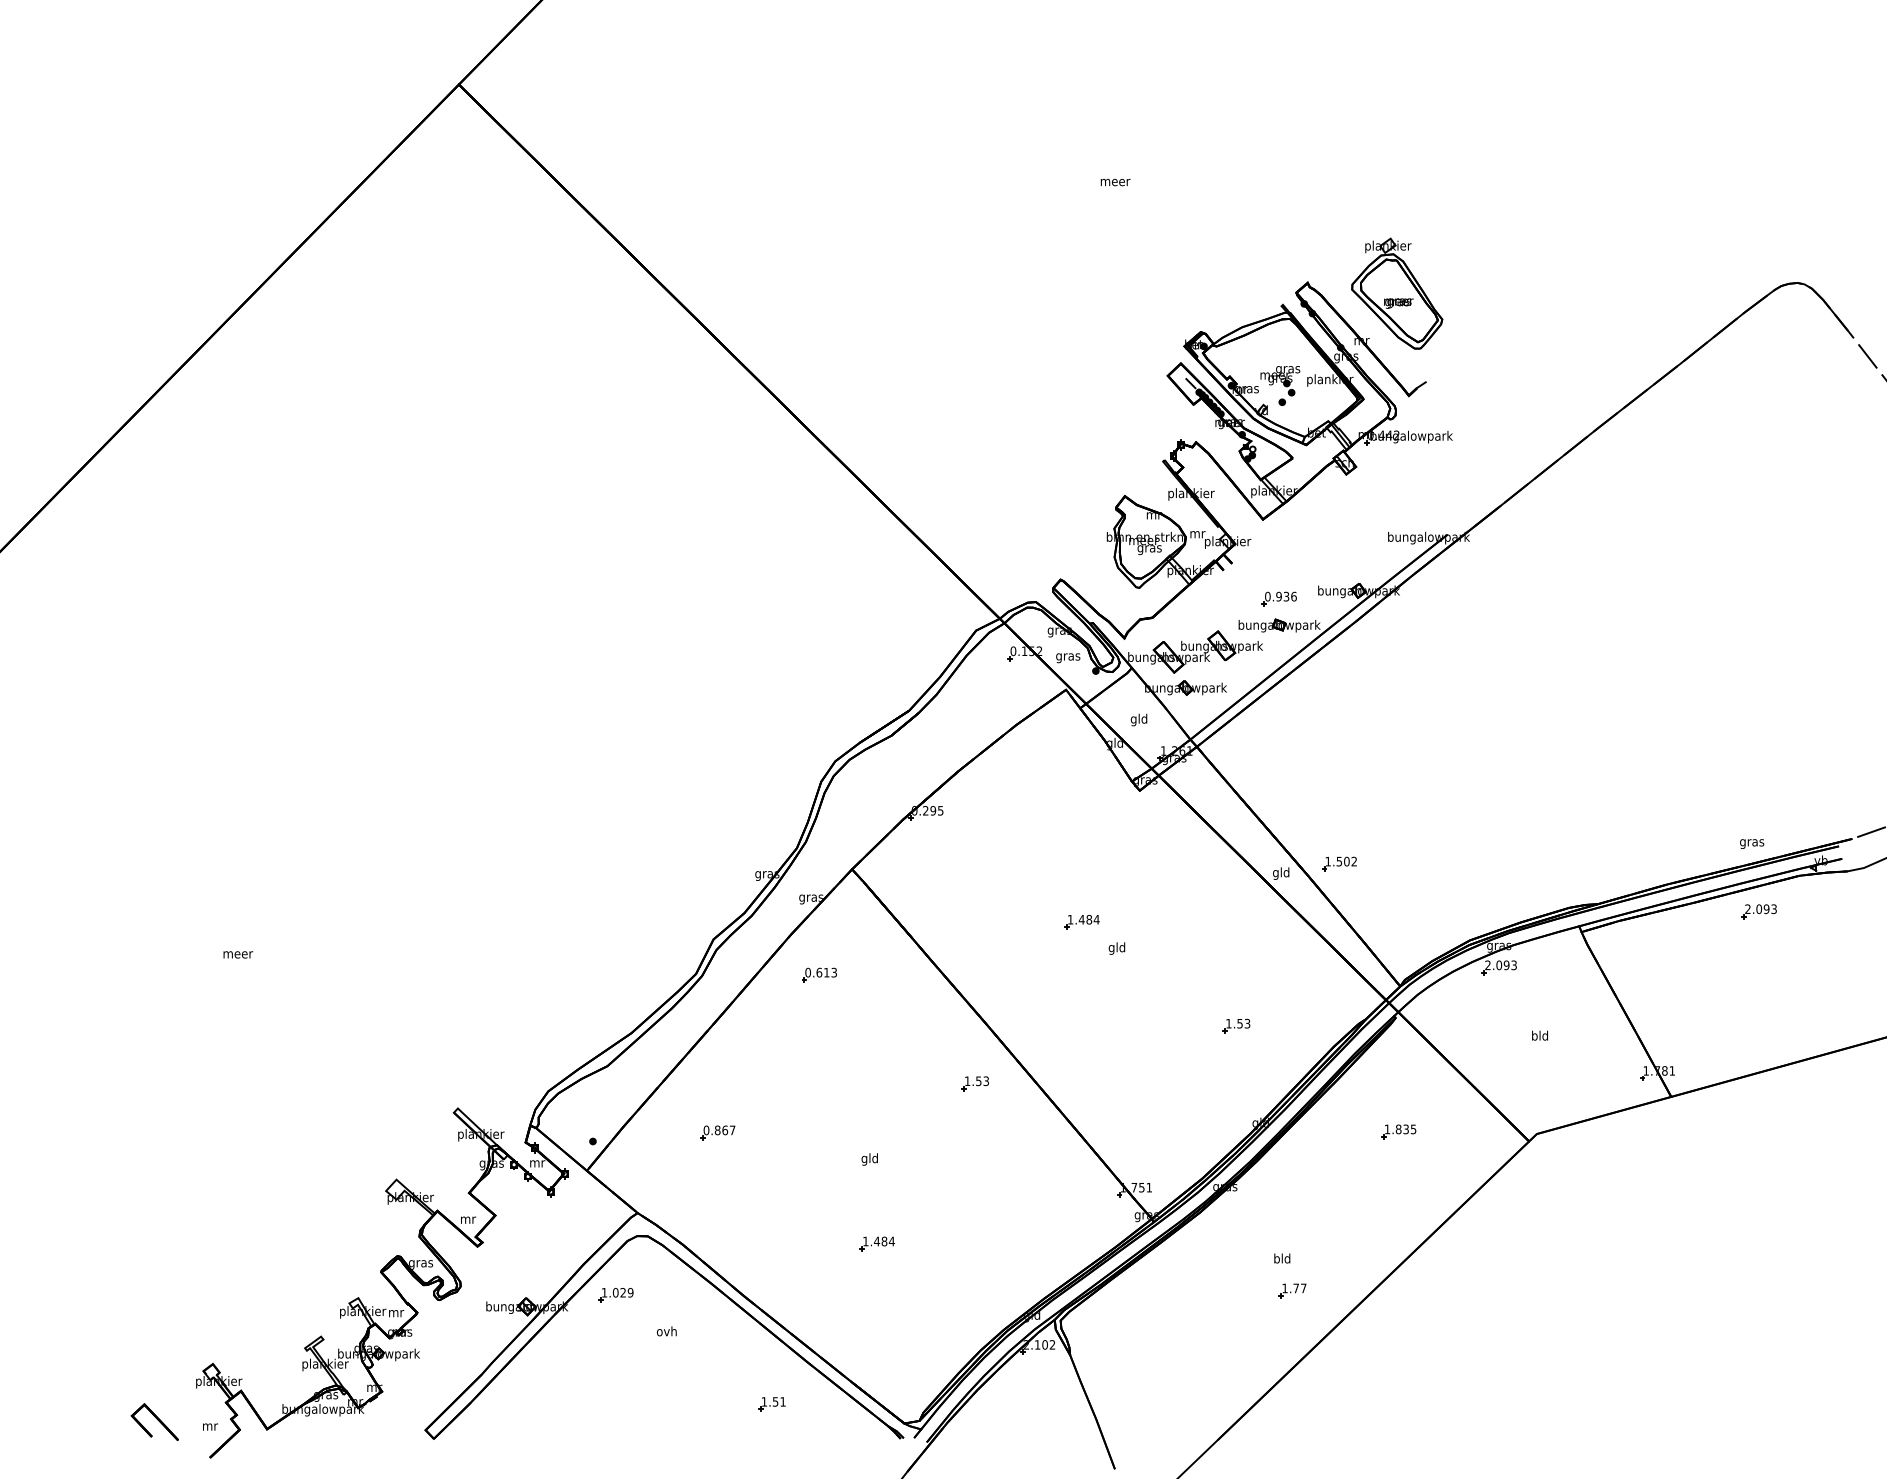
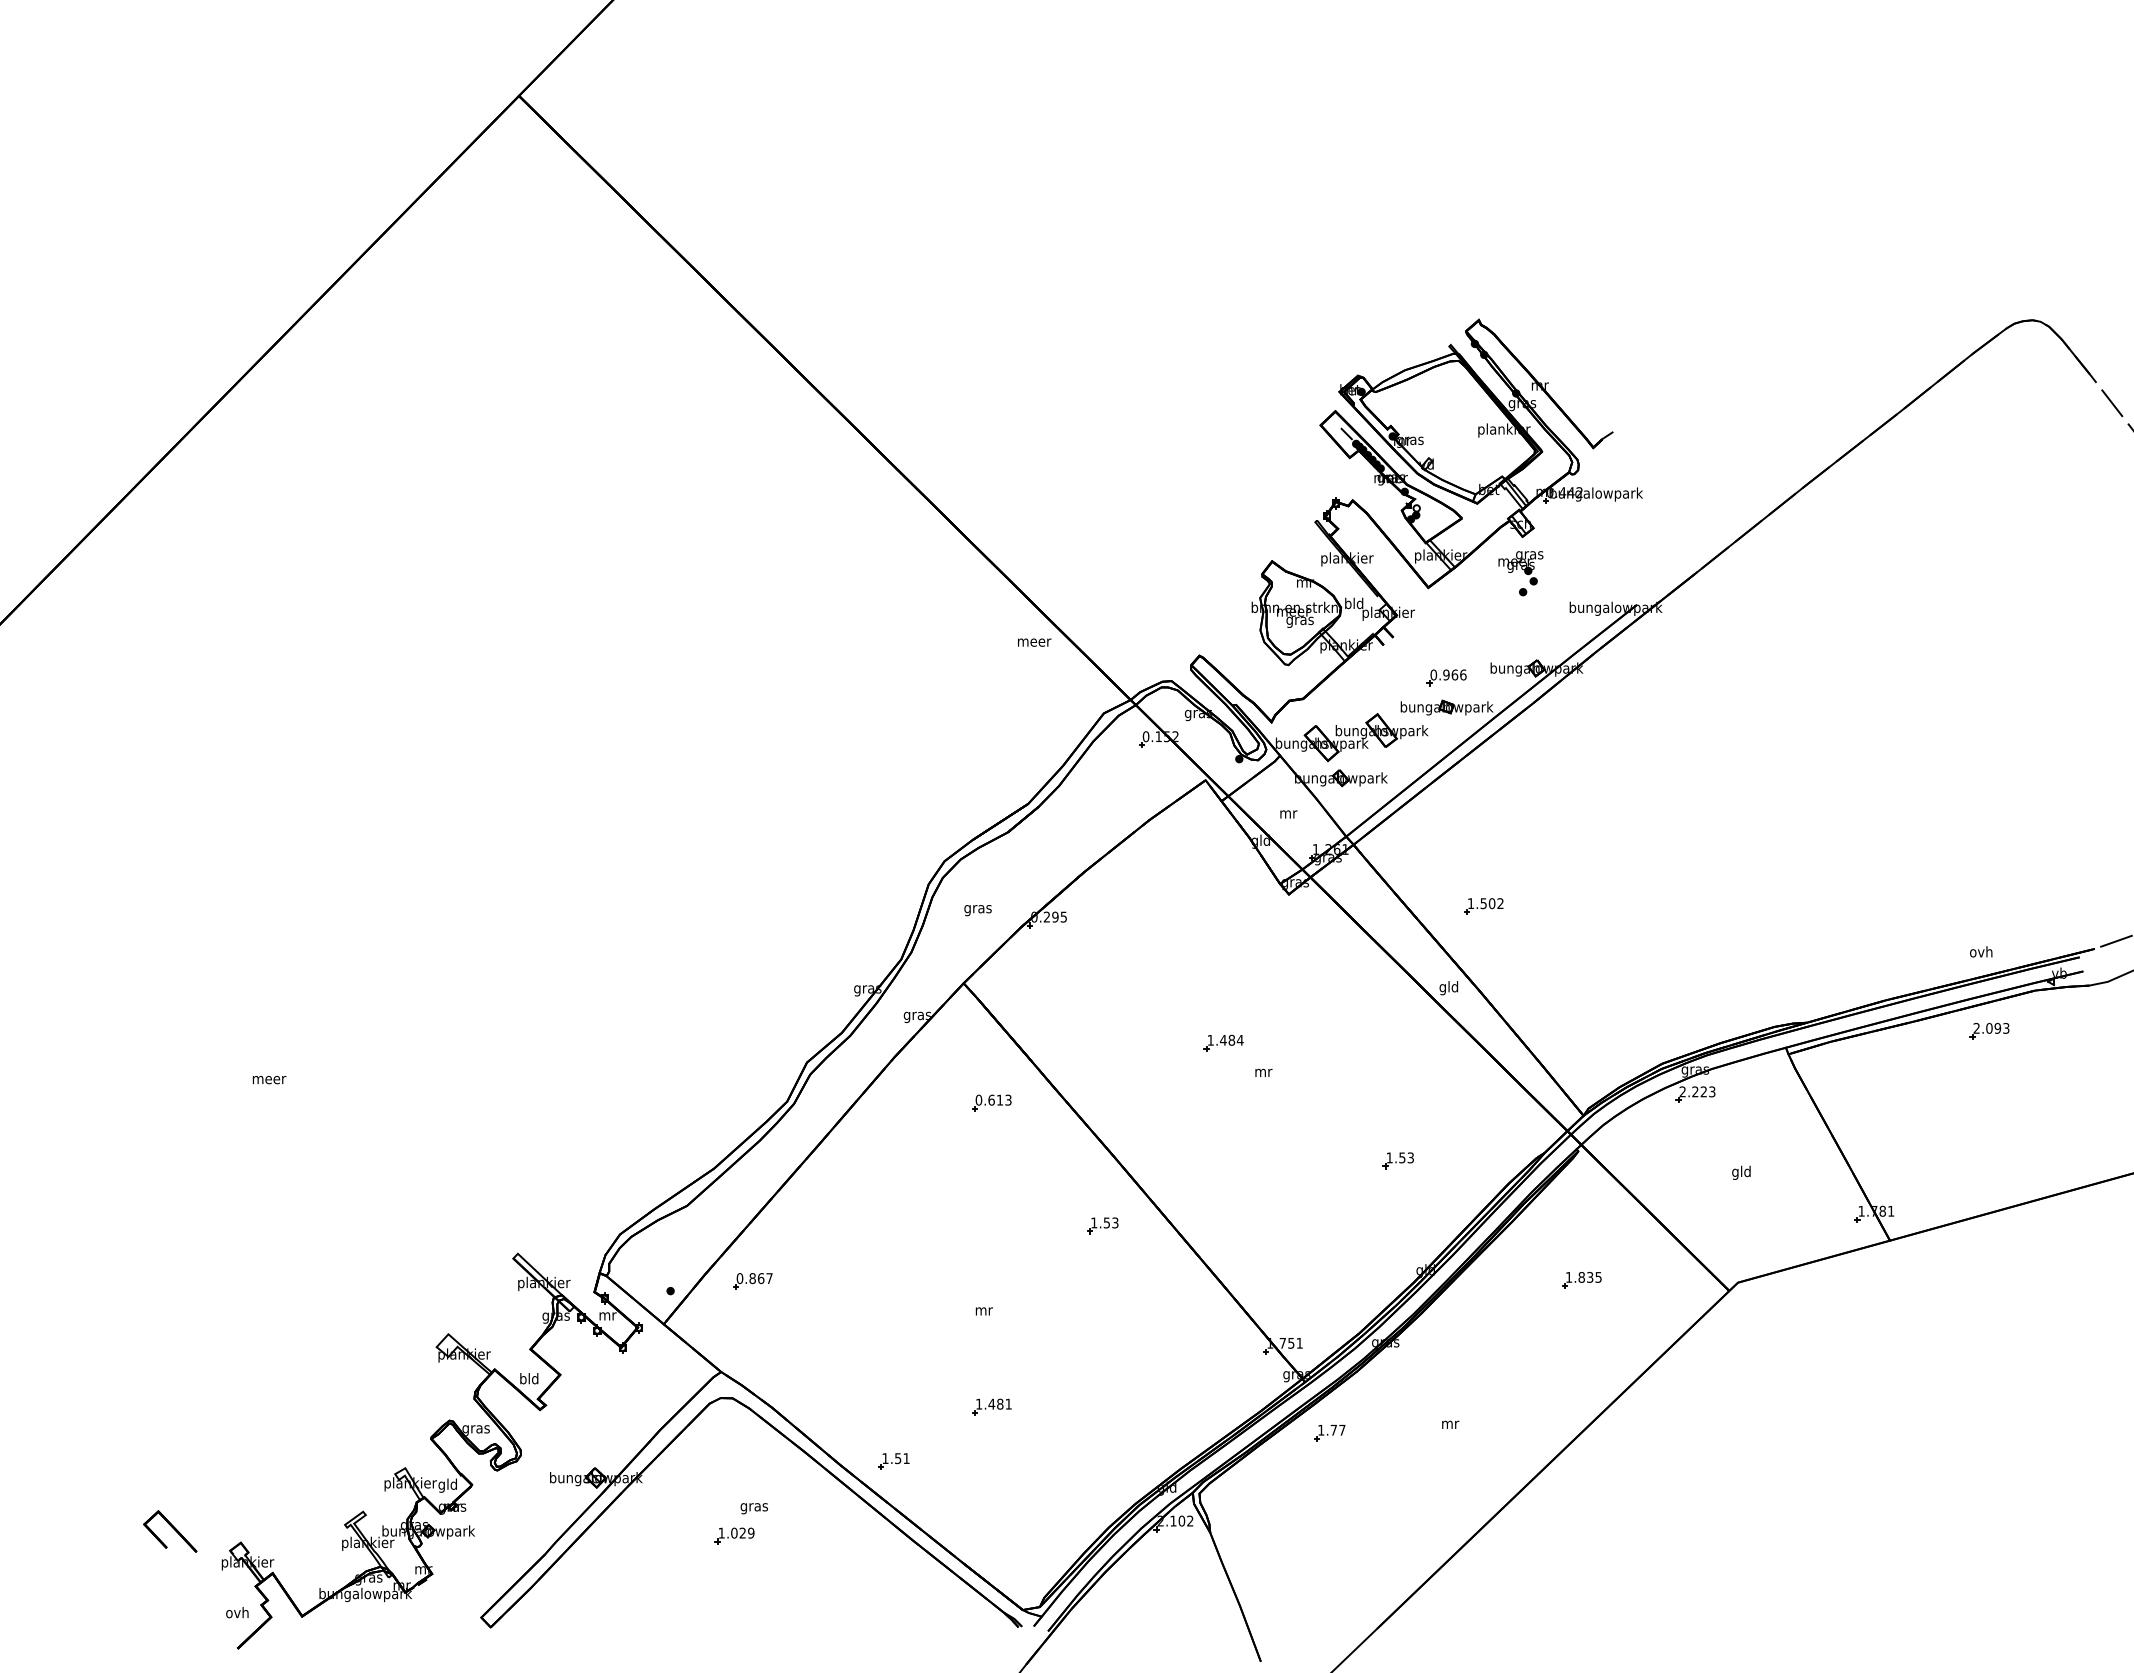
text: (1115, 182) -> (1034, 642), moved
part: (1396, 293) -> (1579, 332), removed
part: (1279, 385) -> (1520, 573), moved
text: (1197, 533) -> (1354, 603), mr -> bld
text: (1286, 596) -> (1454, 674), 0.936 -> 0.966
text: (1067, 658) -> (977, 910), moved
text: (1138, 720) -> (1287, 814), gld -> mr
text: (1752, 842) -> (1981, 953), gras -> ovh
part: (1339, 864) -> (1483, 906), moved
text: (1116, 948) -> (1262, 1072), gld -> mr
text: (1502, 964) -> (1699, 1091), 2.093 -> 2.223
part: (819, 974) -> (991, 1102), moved
text: (1534, 1036) -> (1735, 1172), bld -> gld
part: (717, 1133) -> (752, 1281), moved
text: (869, 1159) -> (983, 1311), gld -> mr
text: (468, 1218) -> (529, 1378), mr -> bld
text: (891, 1240) -> (1008, 1403), 1.484 -> 1.481
text: (1282, 1258) -> (1450, 1423), bld -> mr
part: (1292, 1291) -> (1329, 1433), moved
part: (615, 1294) -> (734, 1535), moved
text: (395, 1313) -> (447, 1485), mr -> gld
text: (666, 1332) -> (753, 1507), ovh -> gras
part: (771, 1404) -> (893, 1461), moved
part: (155, 1422) -> (170, 1531), moved
text: (209, 1425) -> (237, 1612), mr -> ovh

